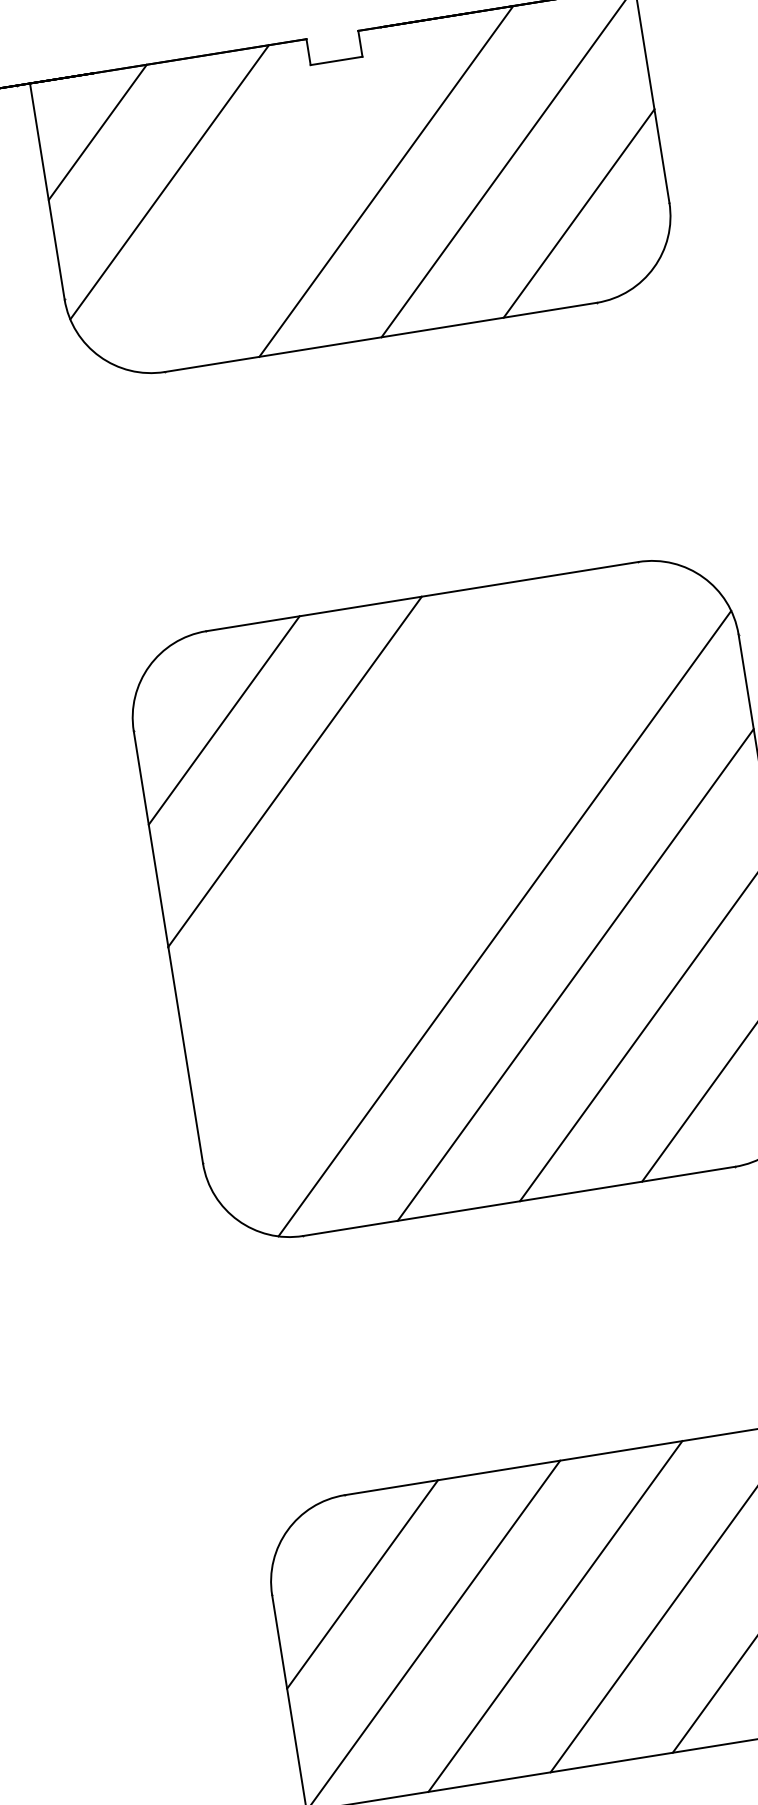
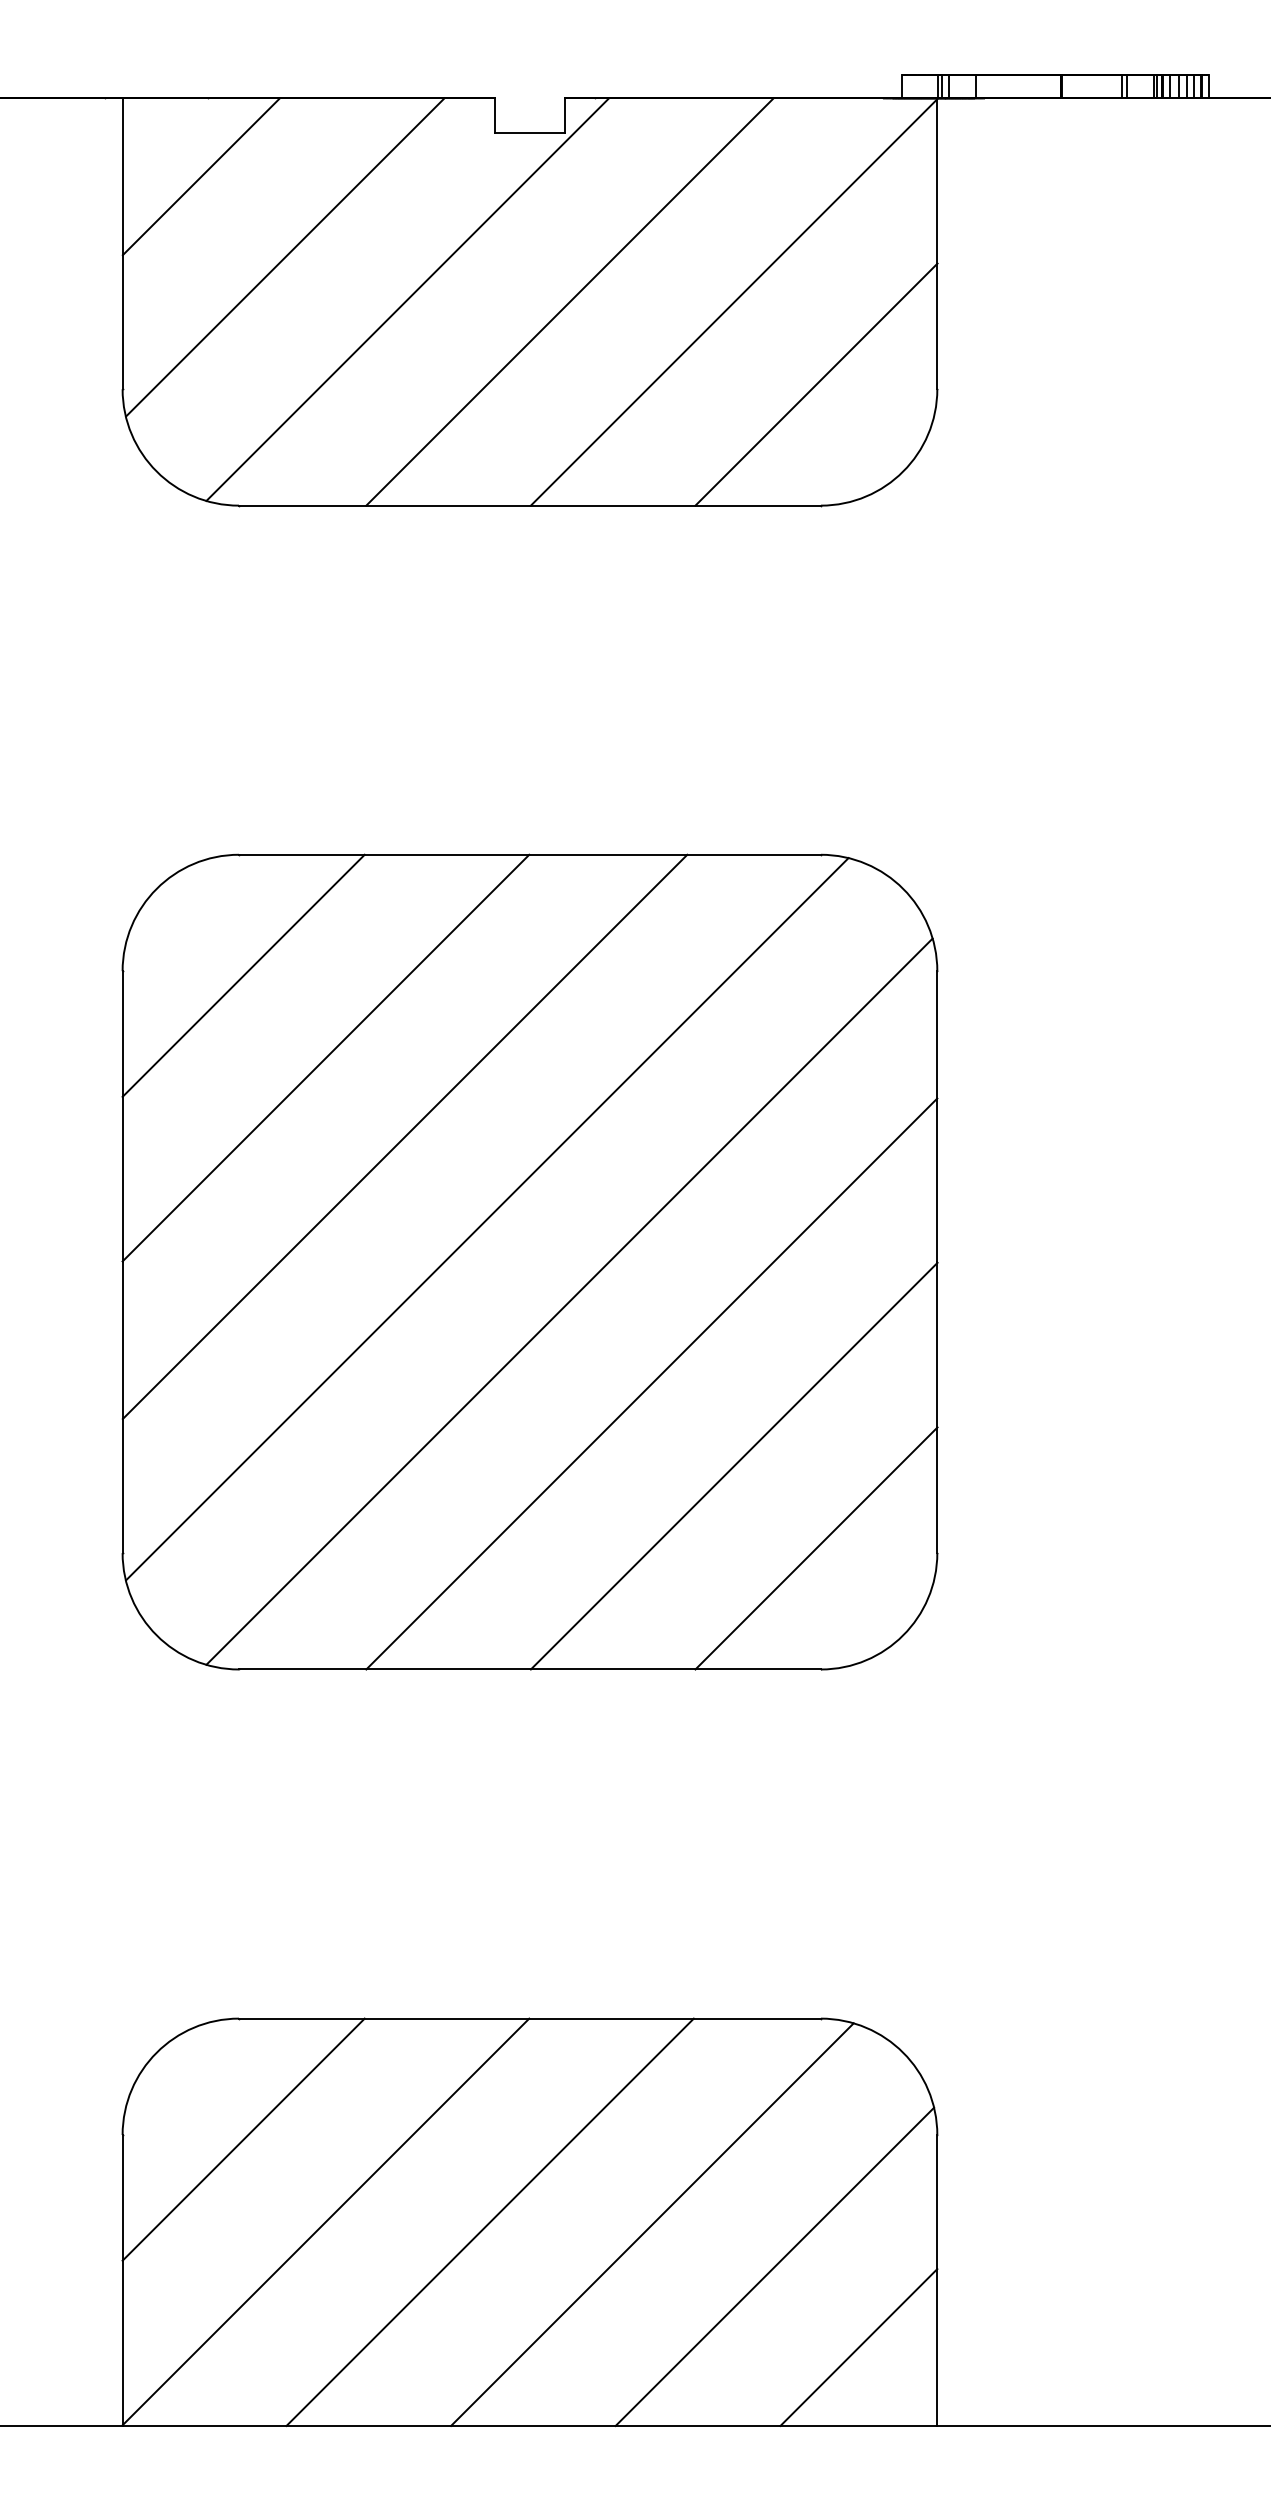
line: (265, 198) -> (407, 299), added
line: (362, 820) -> (404, 1136), added
line: (434, 872) -> (487, 1219), added

